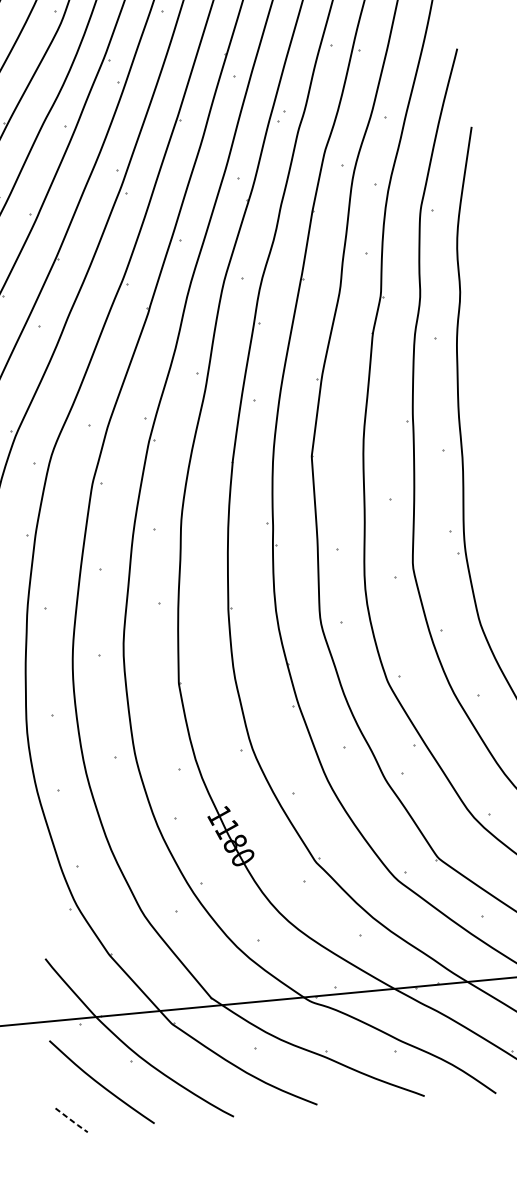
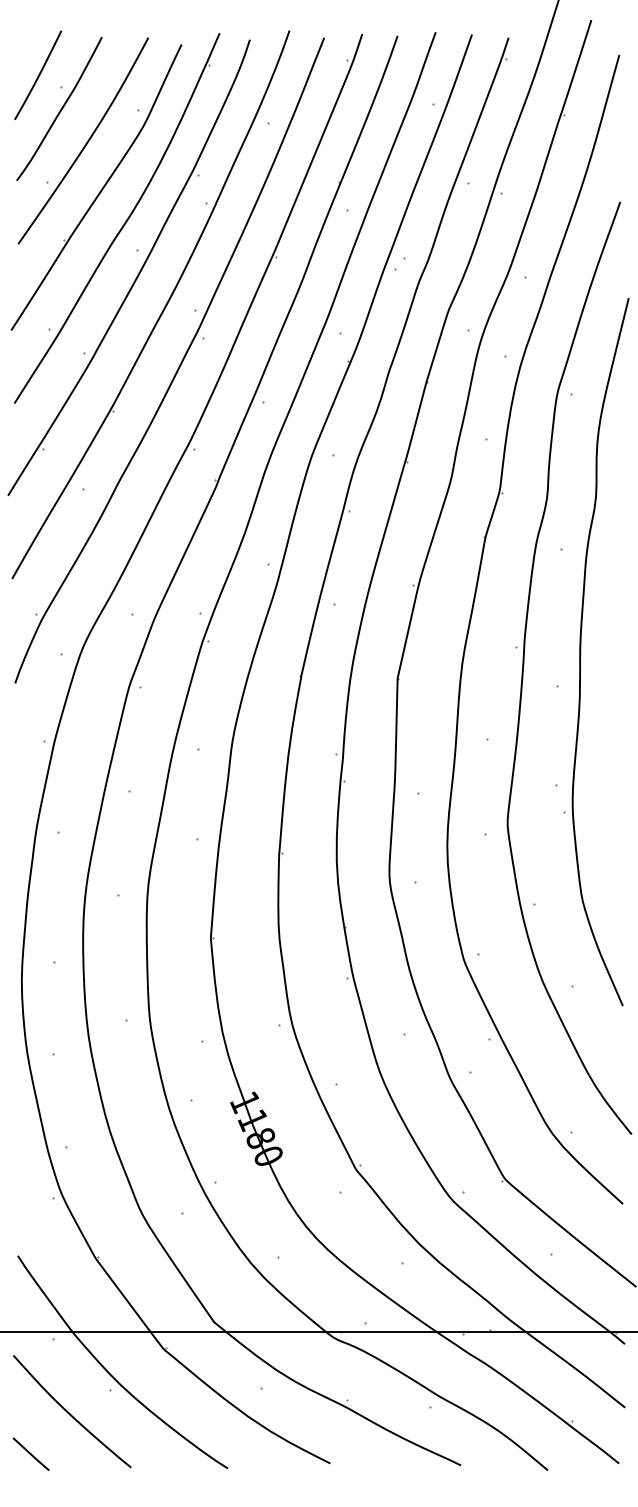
line: (71, 1120) -> (31, 1454), dashed -> solid

